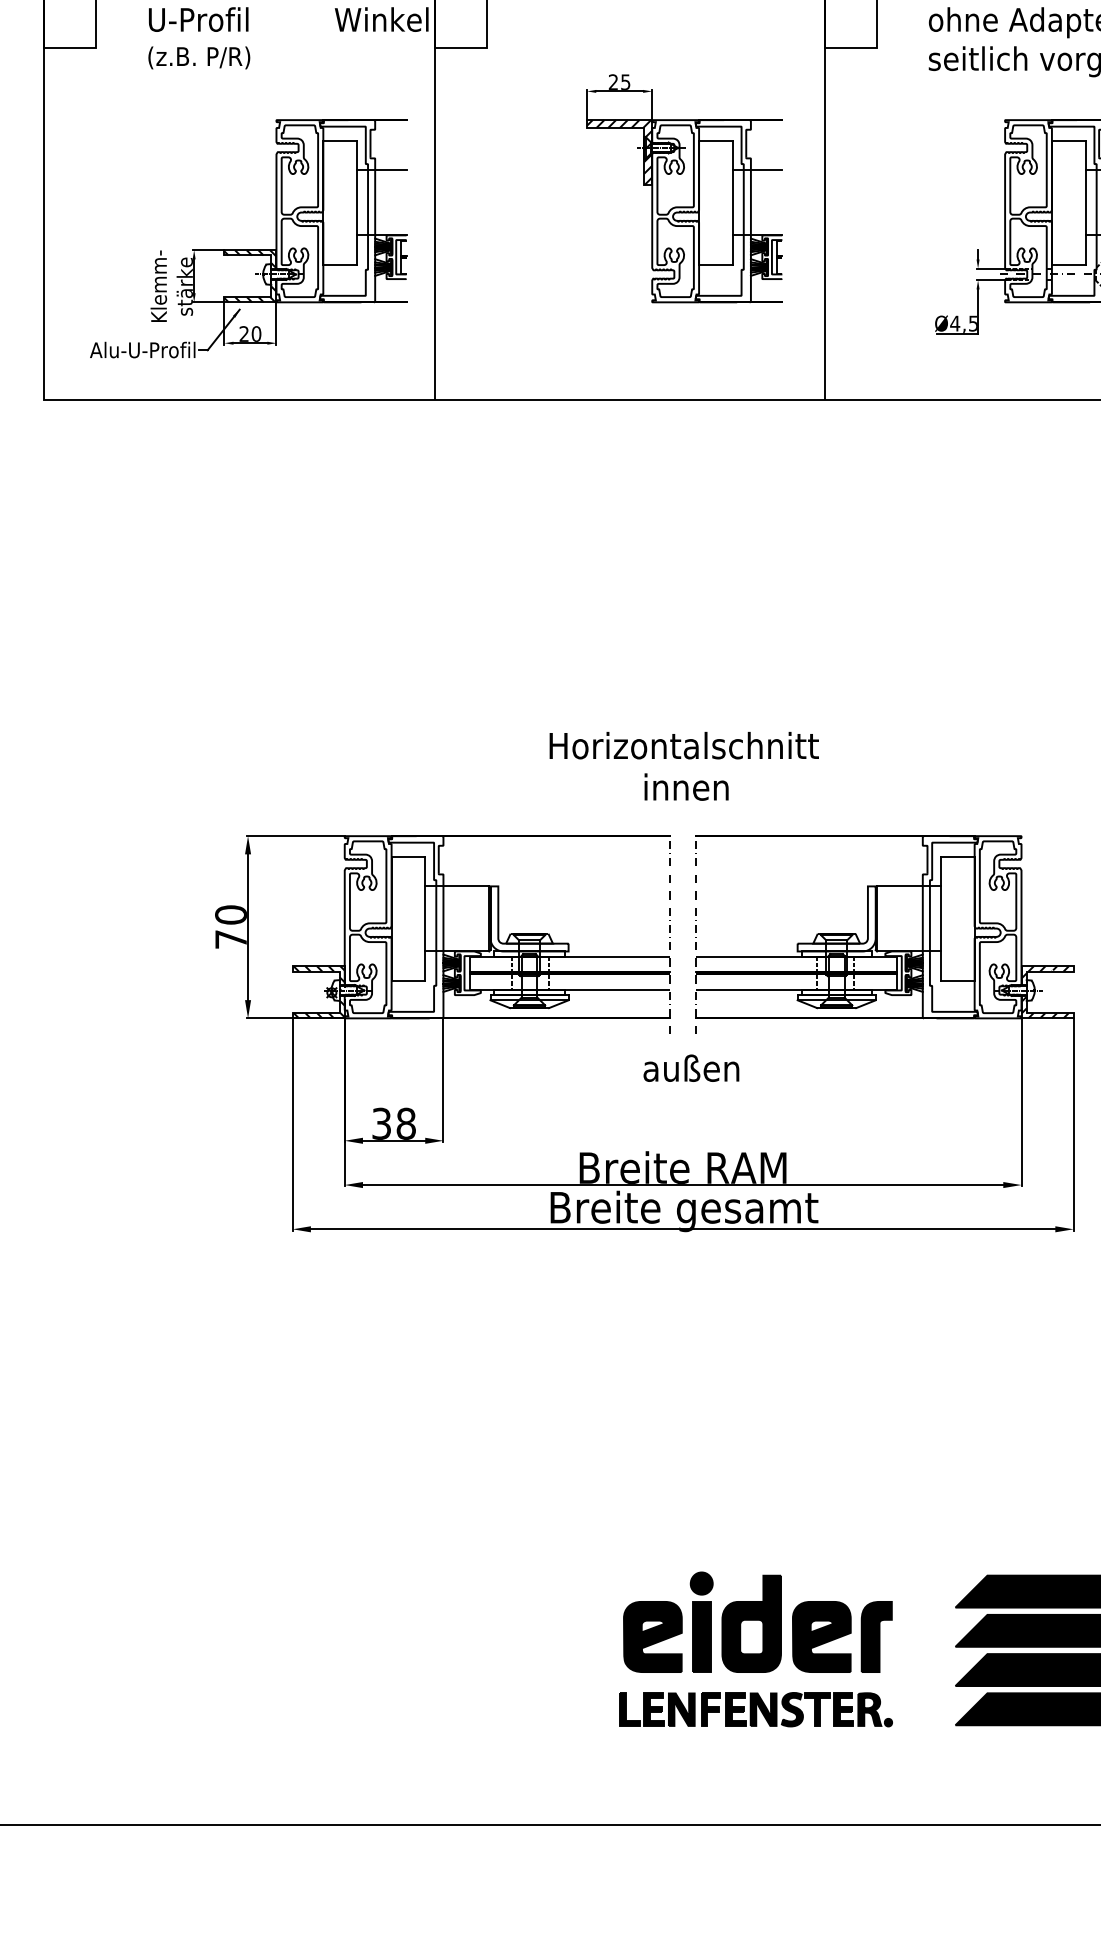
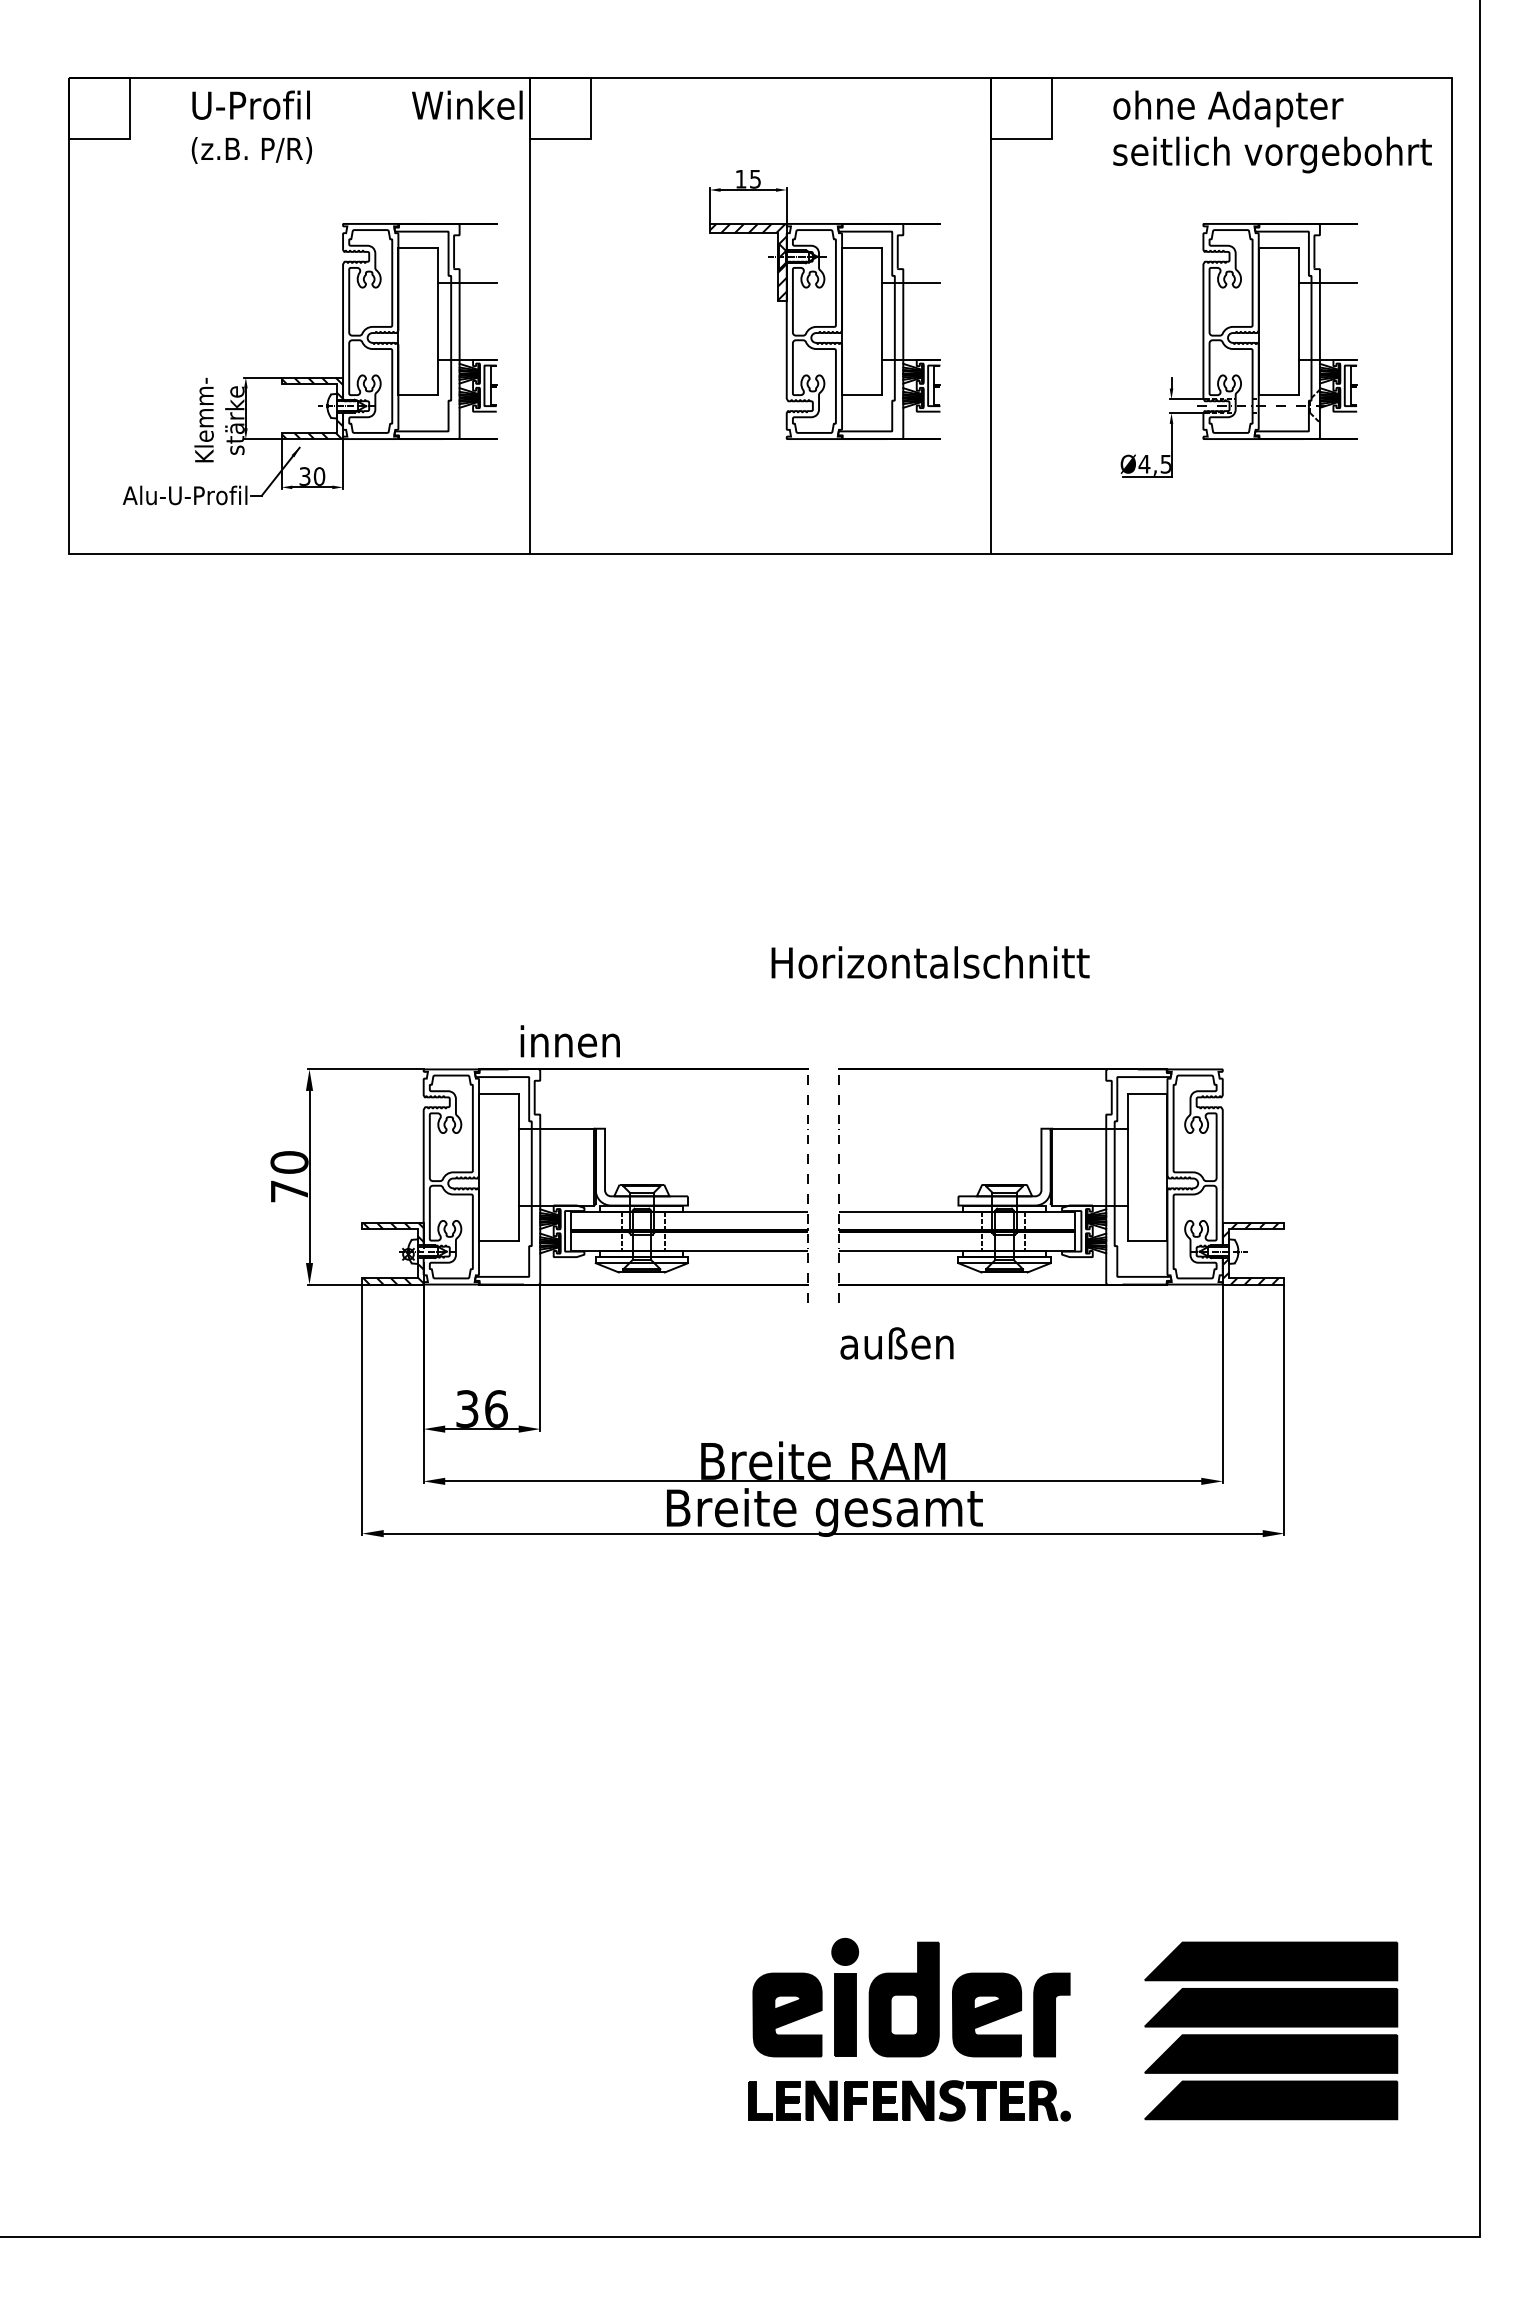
text: (613, 81) -> (740, 178), 25 -> 15
text: (243, 334) -> (304, 476), 20 -> 30
text: (684, 745) -> (930, 962), moved
text: (685, 787) -> (569, 1041), moved
text: (690, 1068) -> (896, 1343), moved
text: (406, 1123) -> (496, 1408), 38 -> 36

